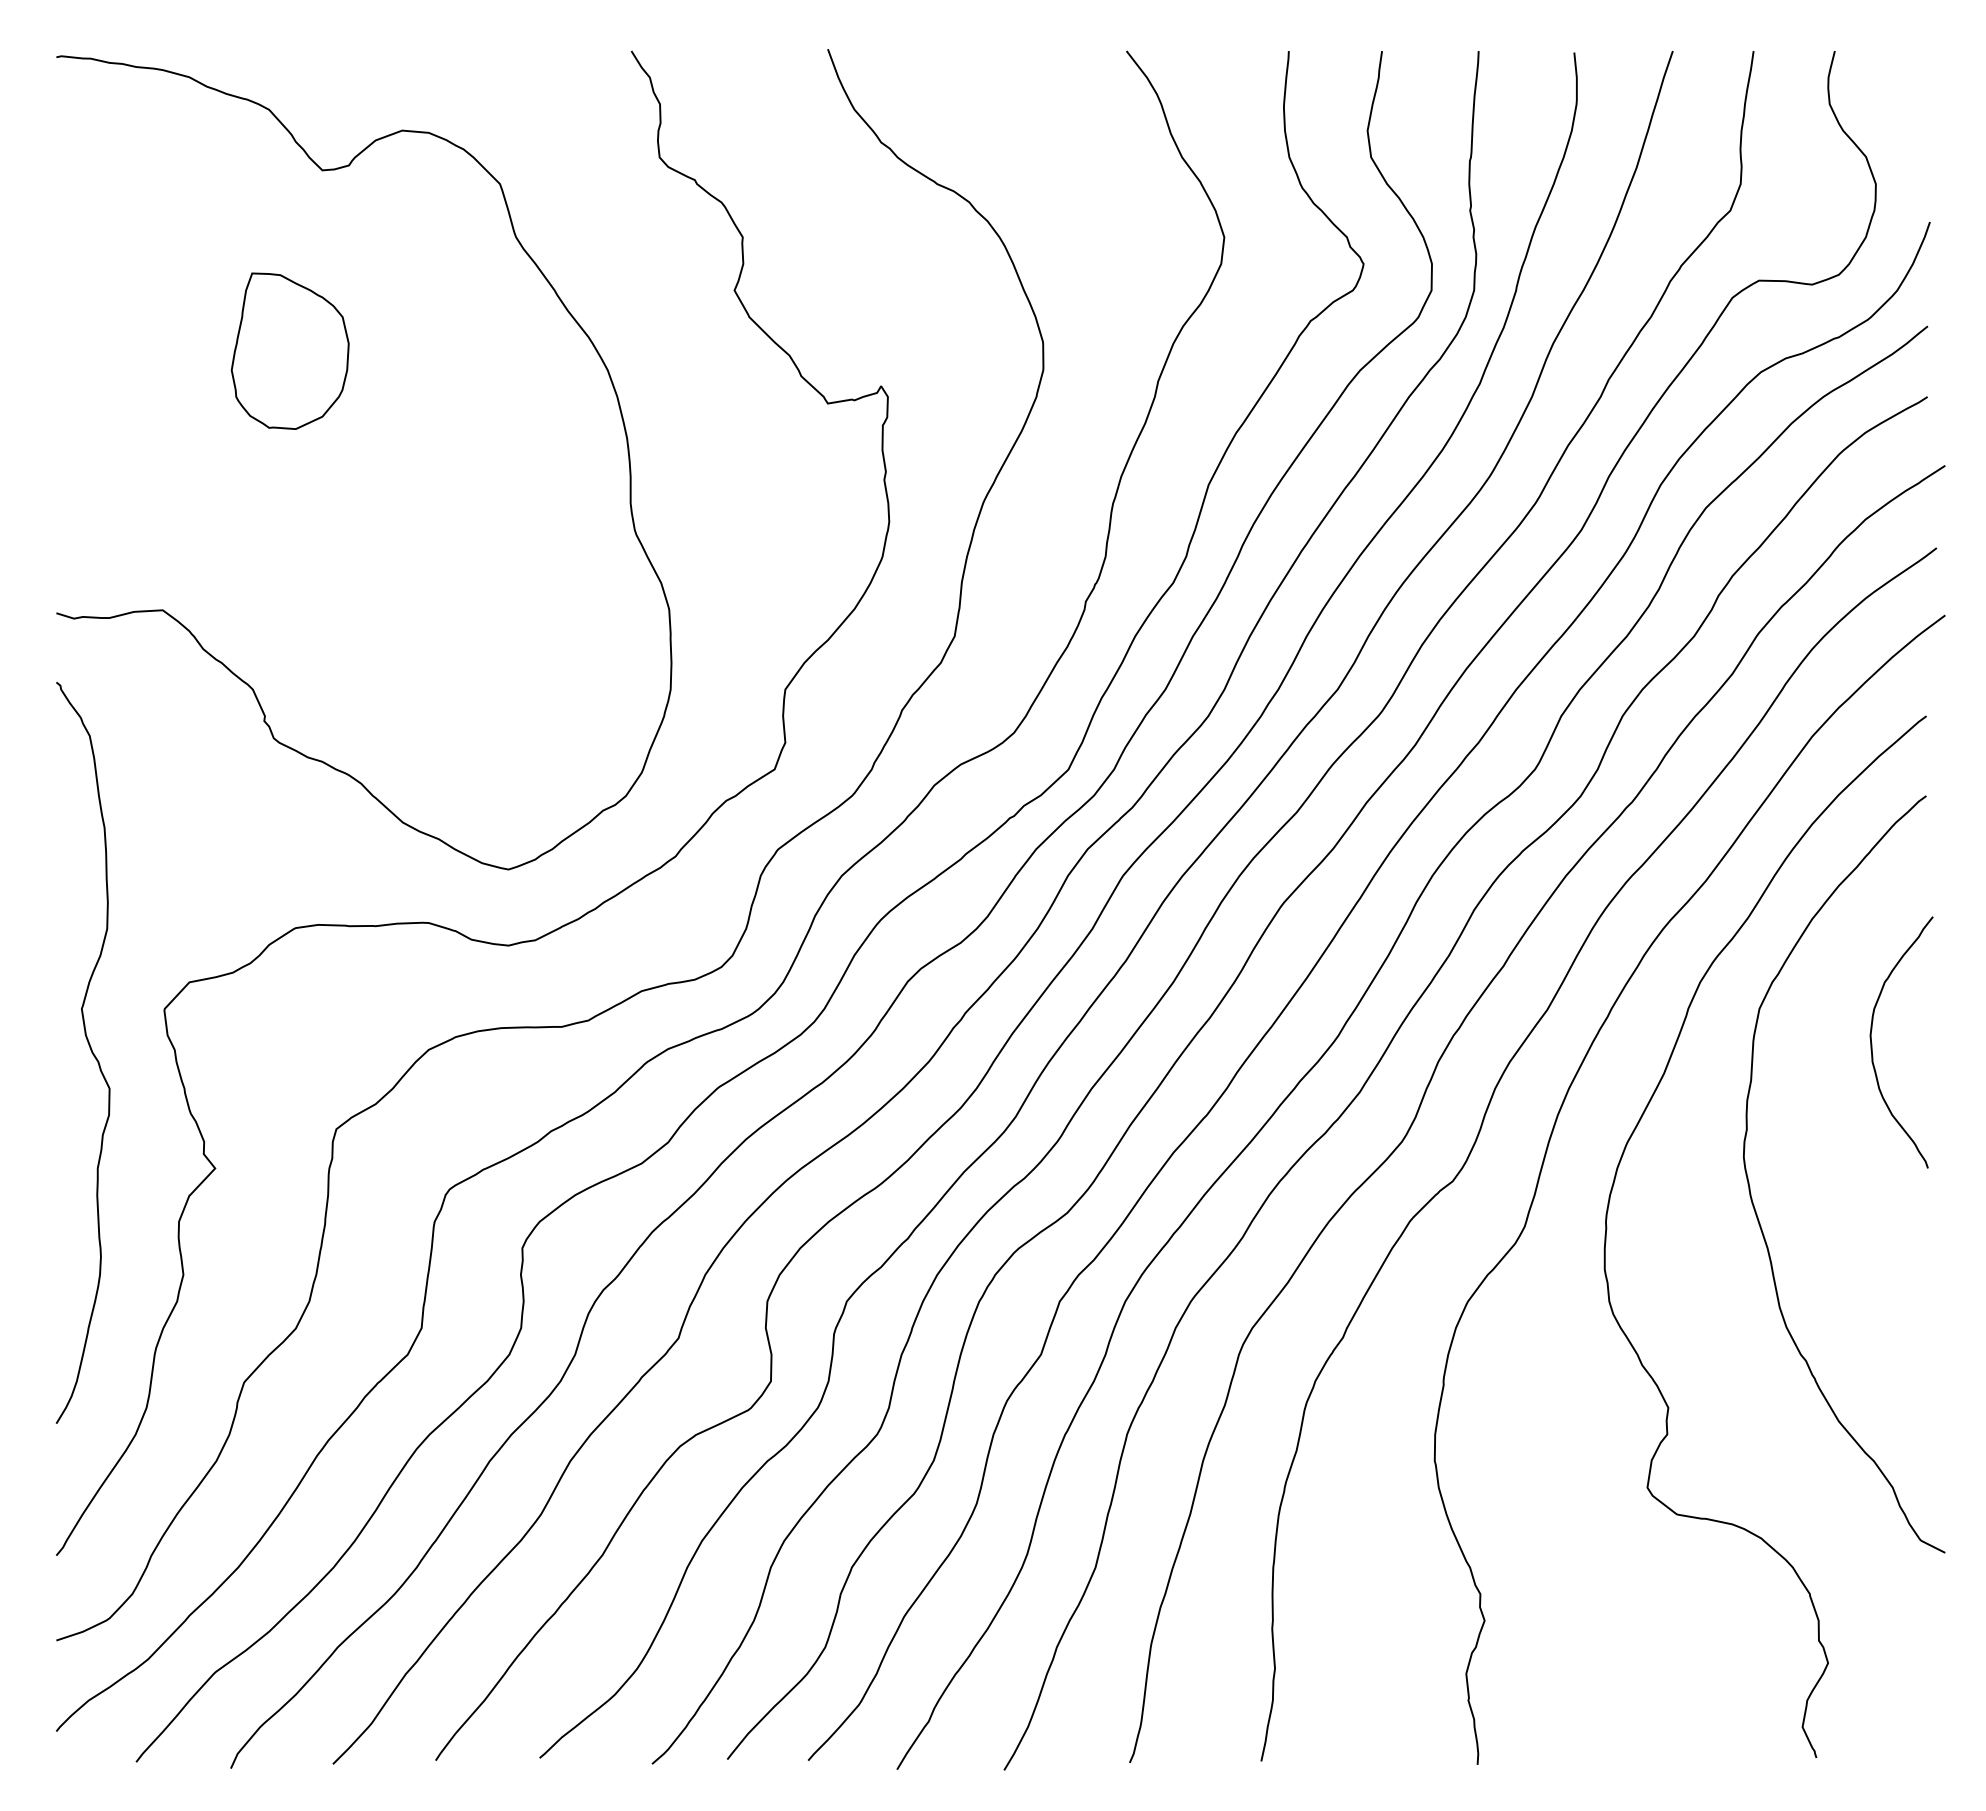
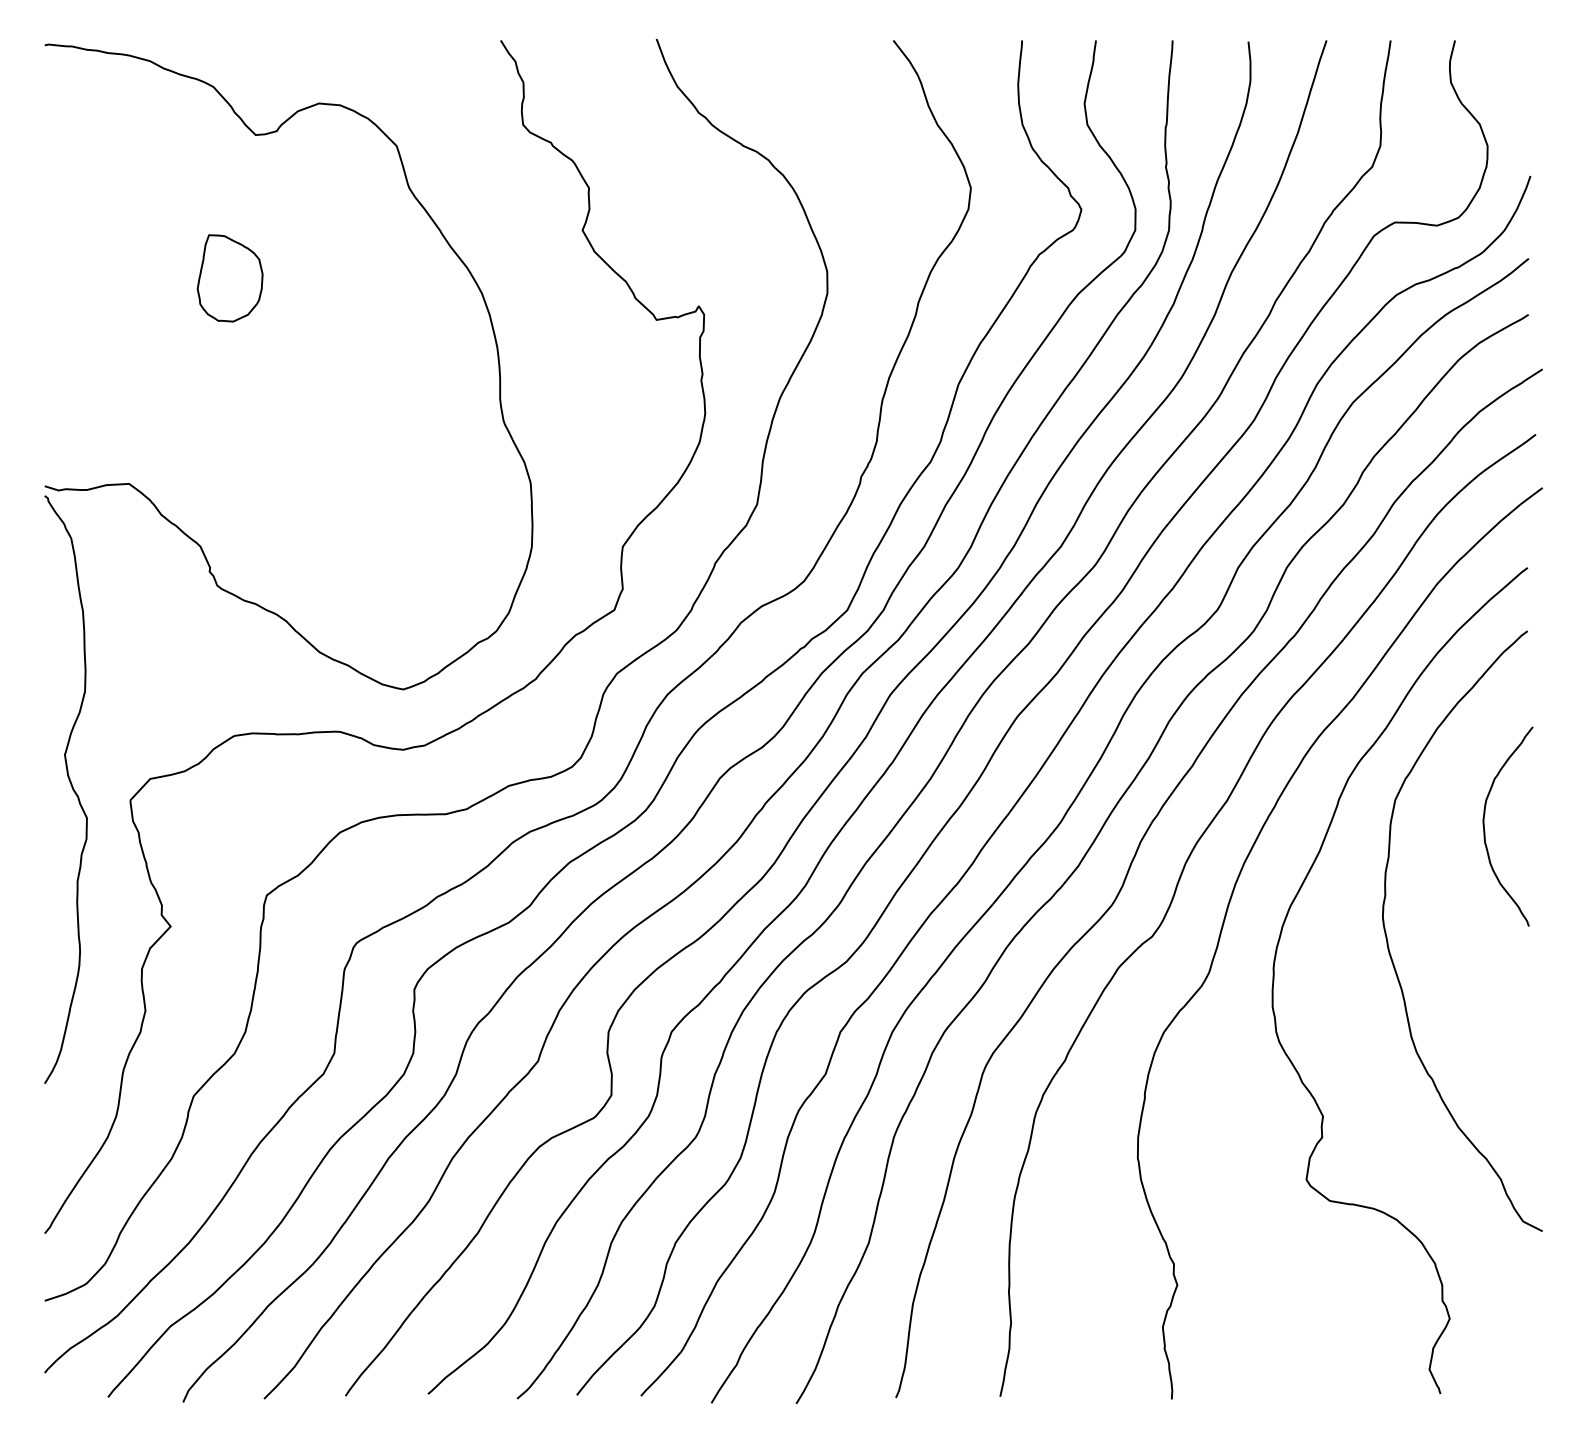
part: (289, 350) -> (229, 277), size x0.7
curve: (89, 1048) -> (71, 786), moved

